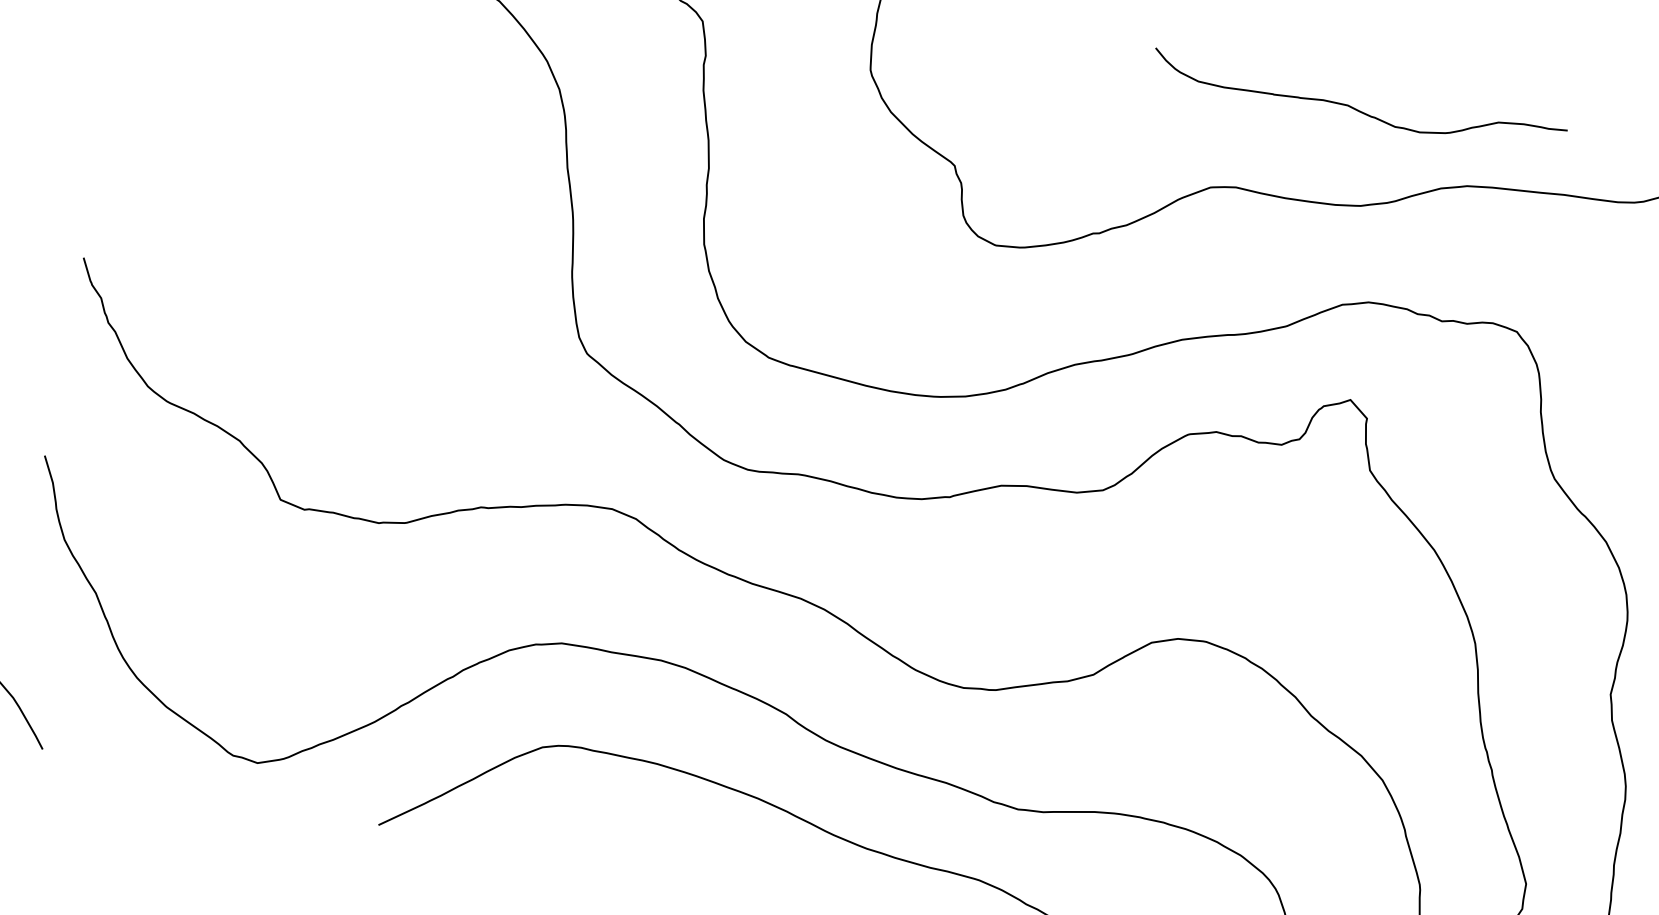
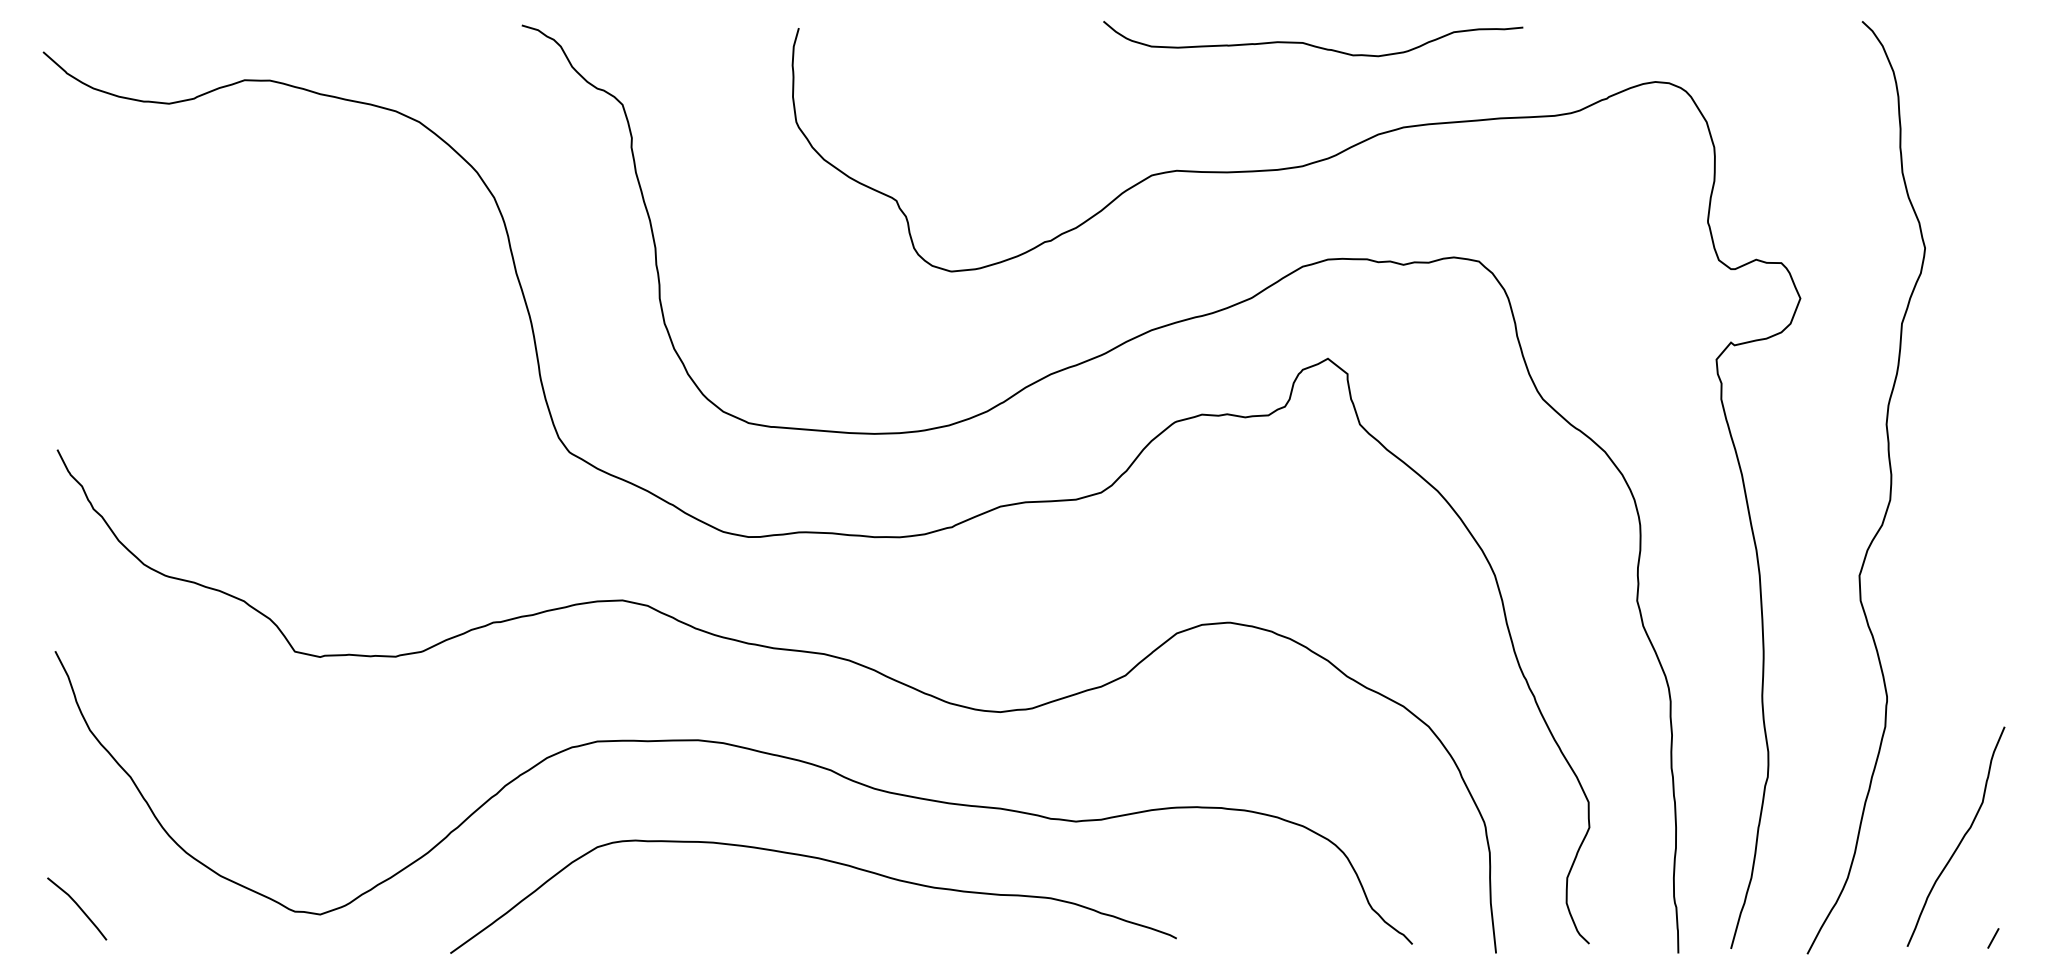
curve: (1357, 108) -> (1312, 44), moved

